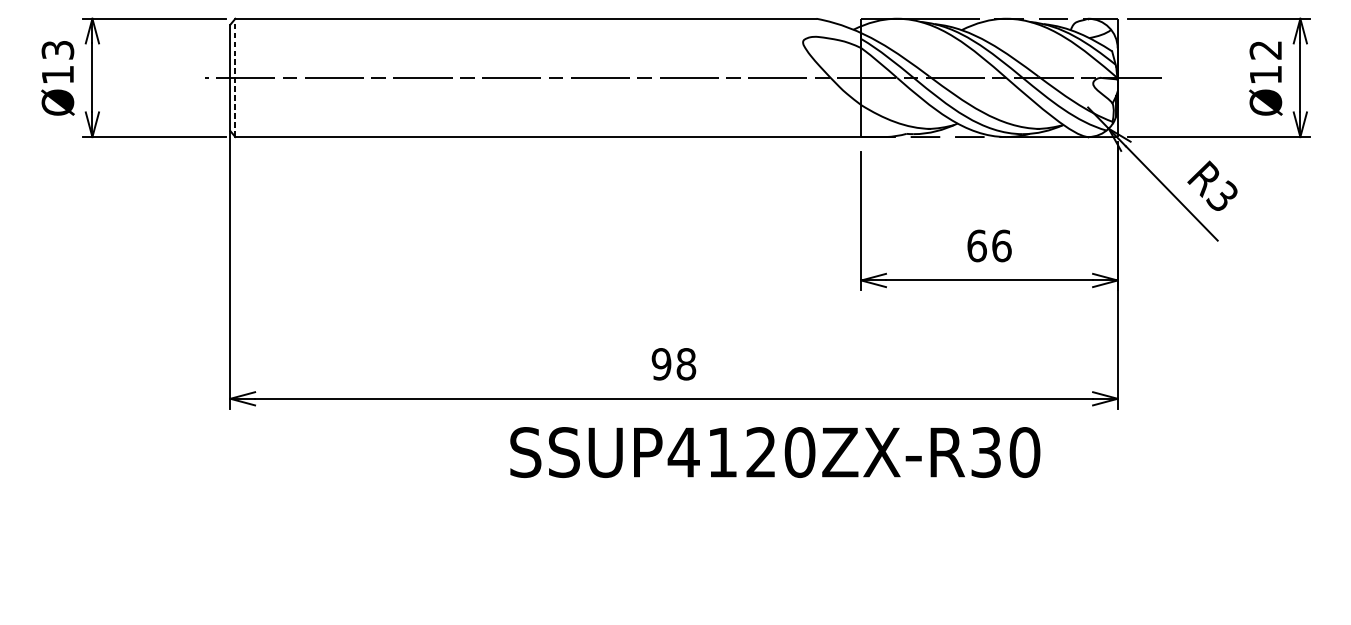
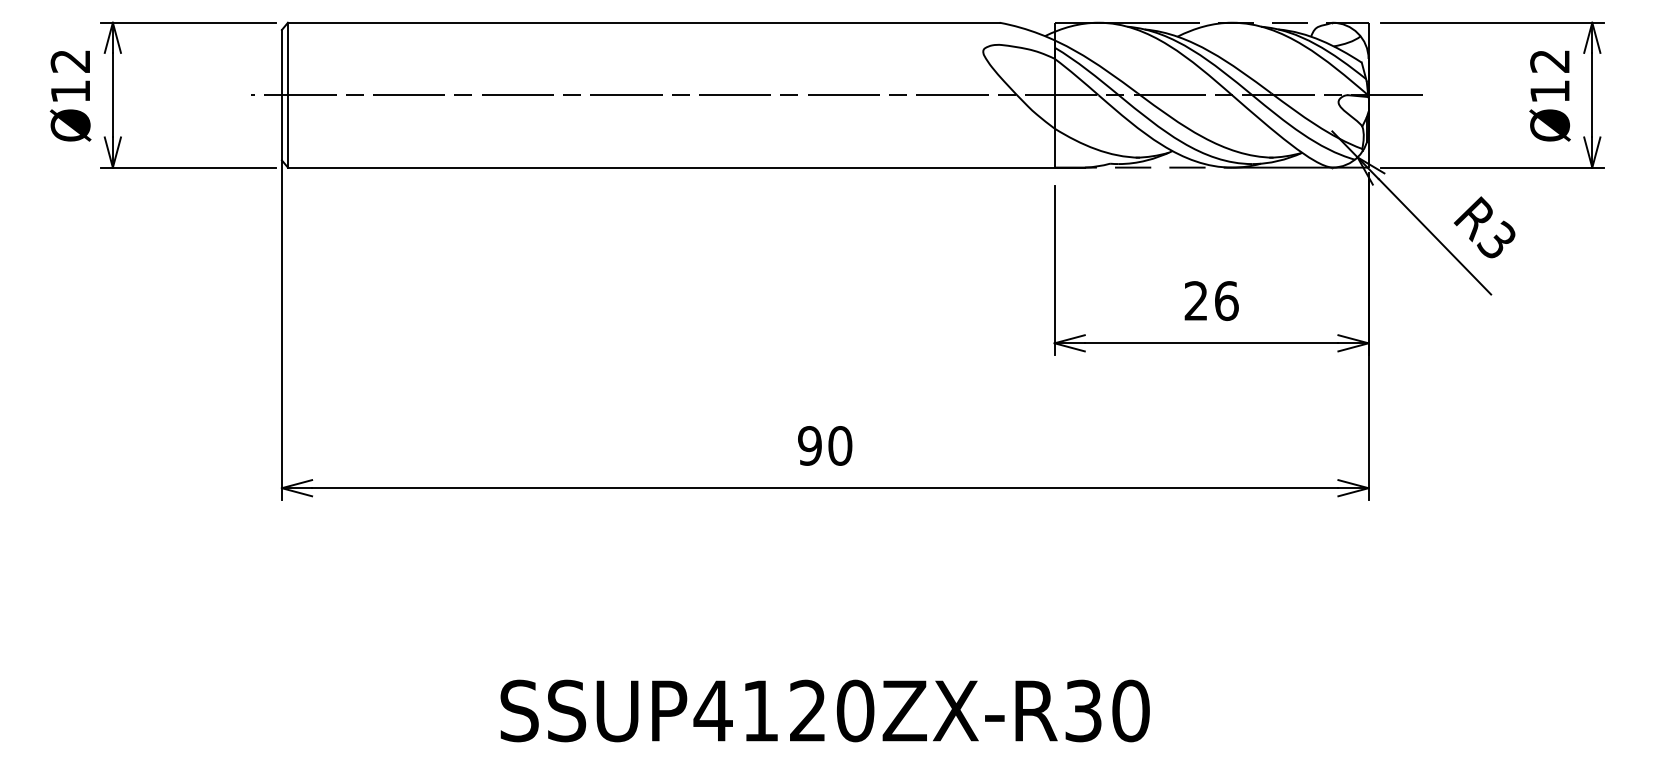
text: (57, 50) -> (70, 61), Ø13 -> Ø12
line: (234, 77) -> (287, 94), dashed -> solid
text: (977, 245) -> (1196, 300), 66 -> 26
text: (686, 363) -> (840, 445), 98 -> 90
text: (774, 452) -> (824, 710), moved

